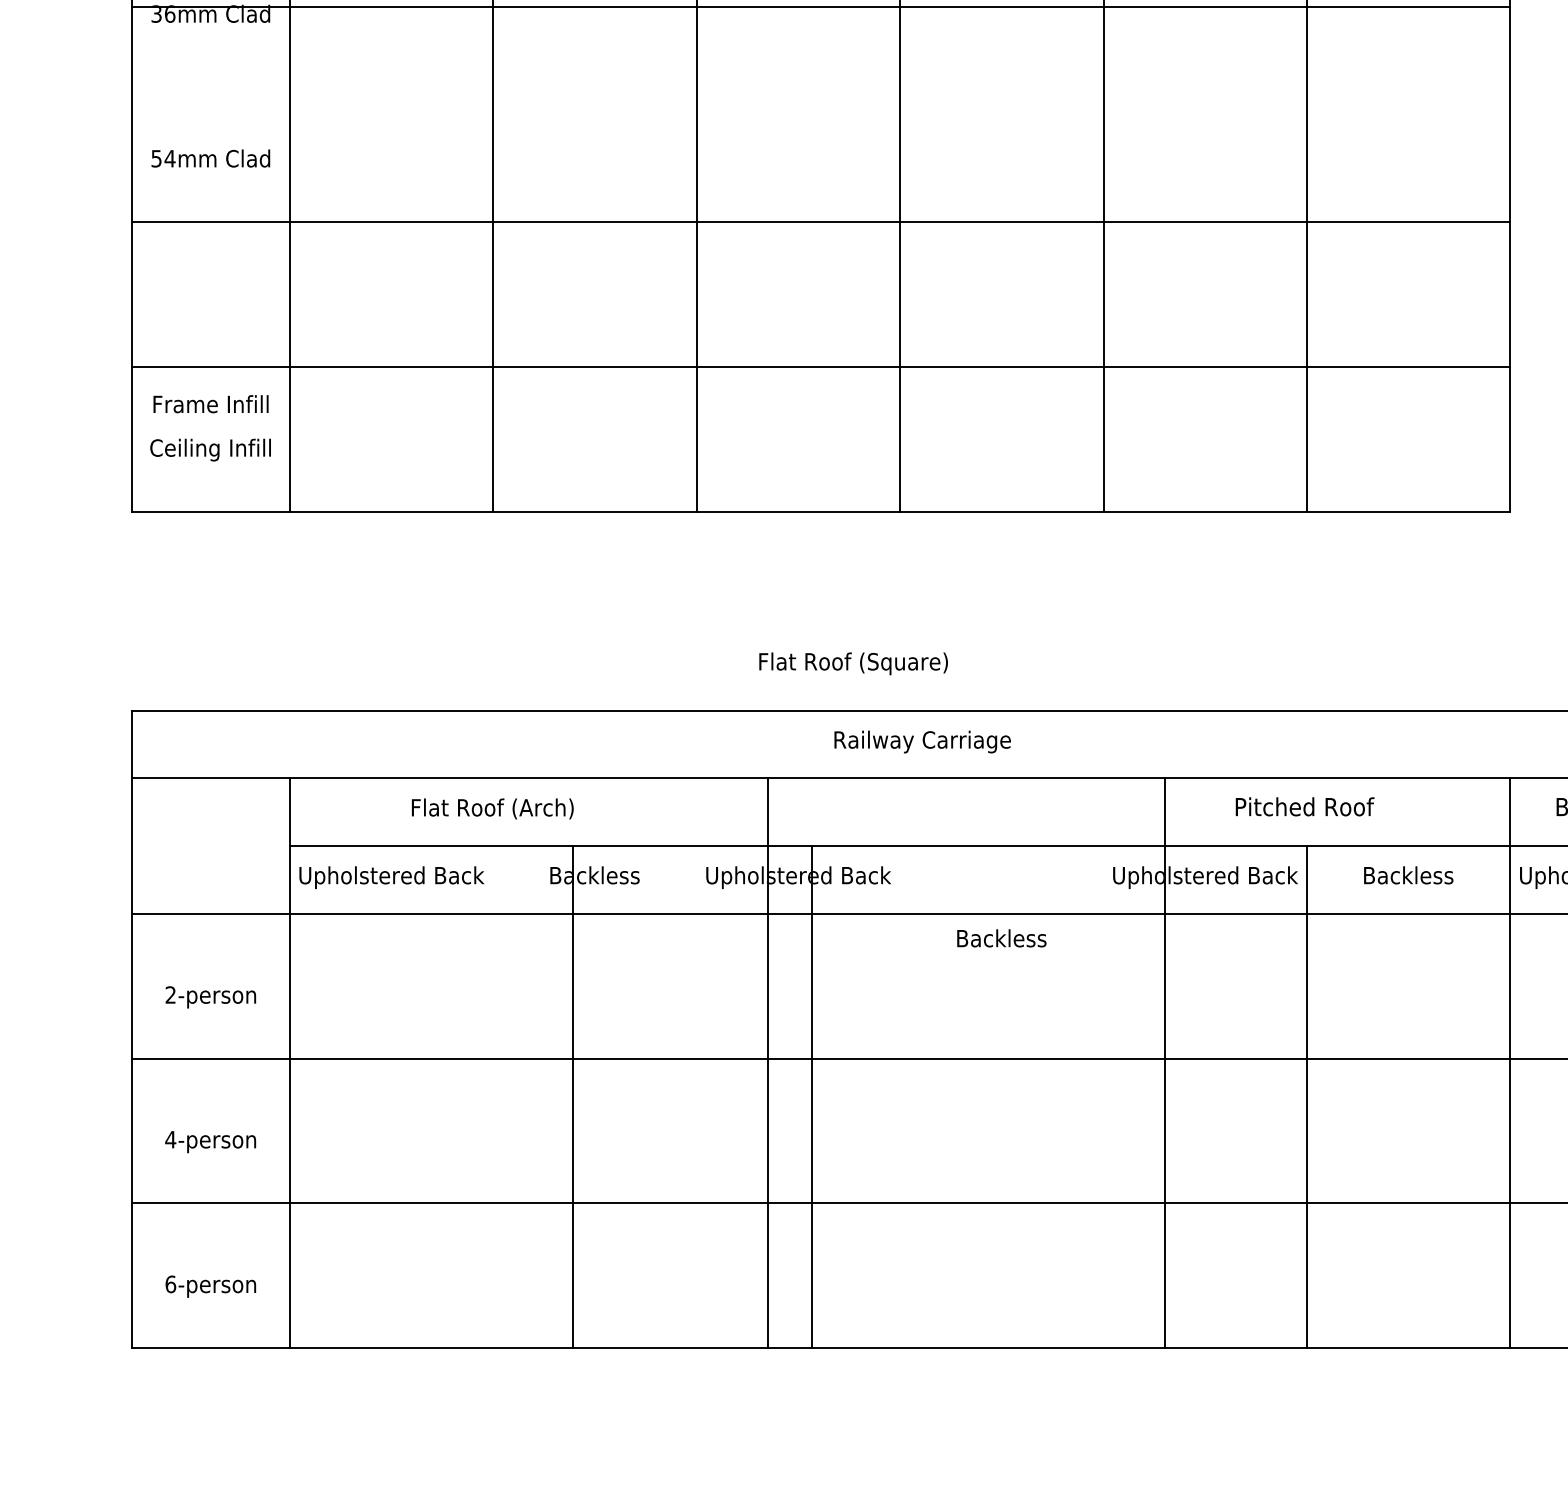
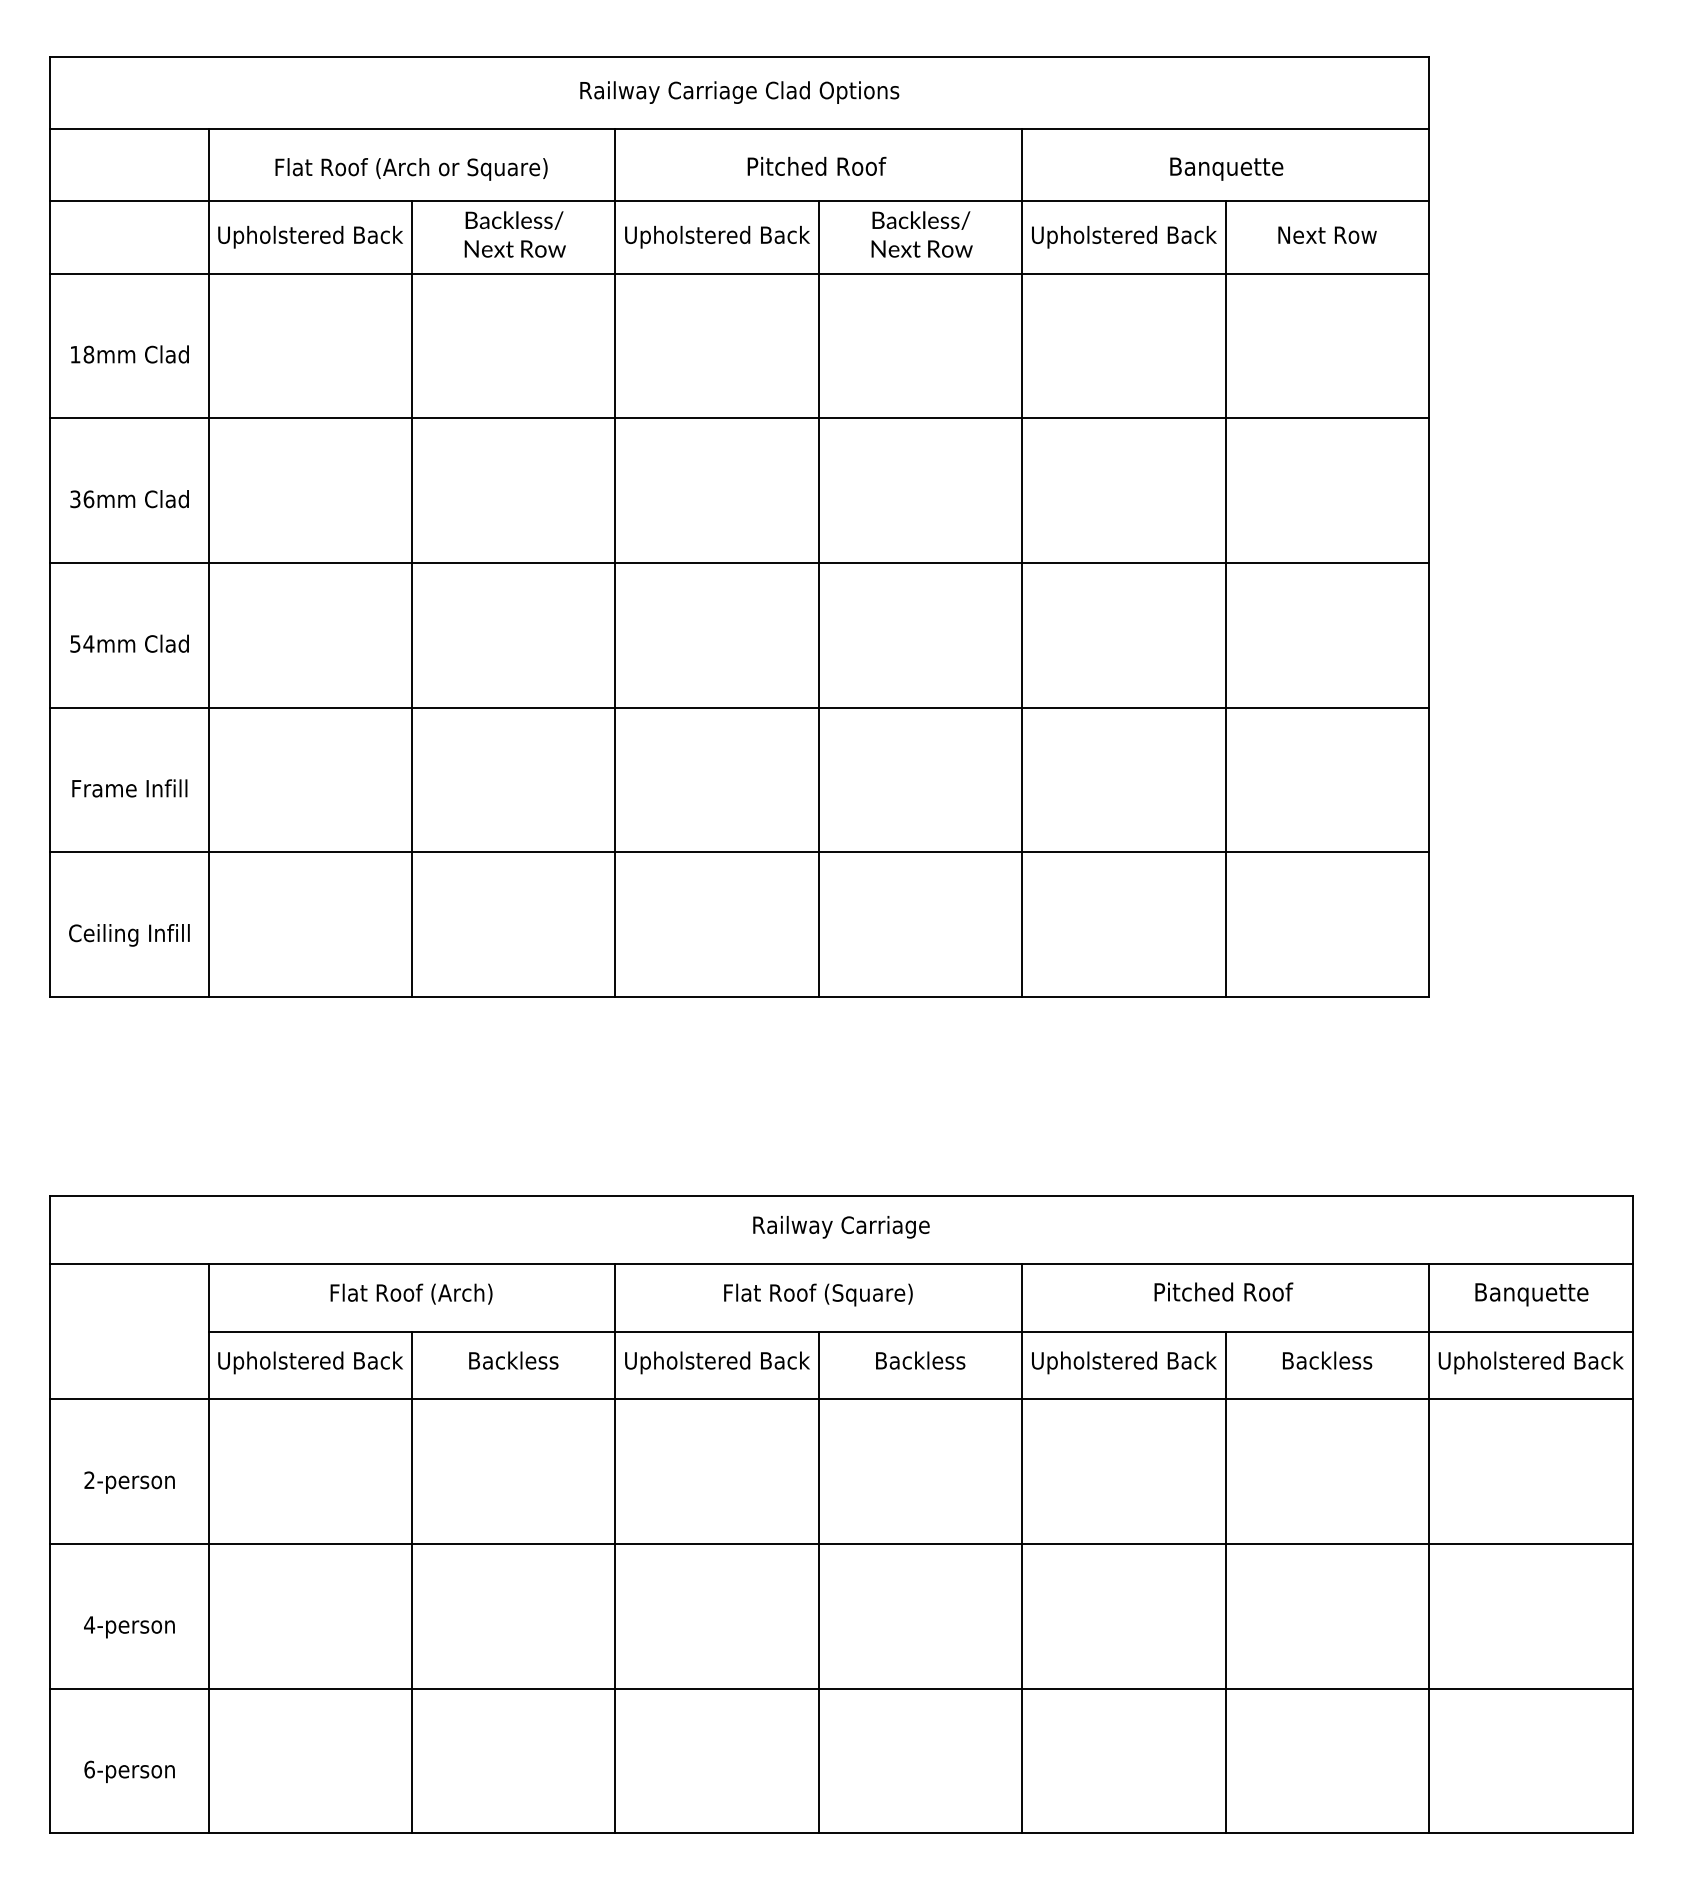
line: (820, 7) -> (739, 563), moved
text: (210, 404) -> (129, 788), moved
text: (853, 663) -> (818, 1294), moved
text: (1001, 938) -> (920, 1360), moved
line: (767, 1063) -> (615, 1548), moved
line: (1164, 1063) -> (1022, 1548), moved
line: (573, 1097) -> (412, 1582), moved
line: (811, 1097) -> (818, 1582), moved

